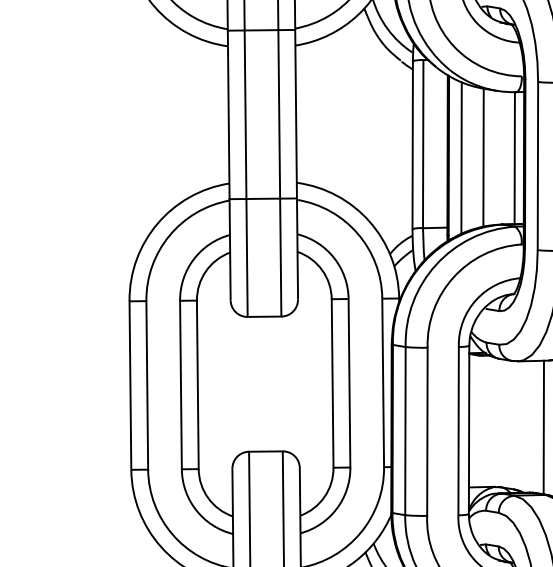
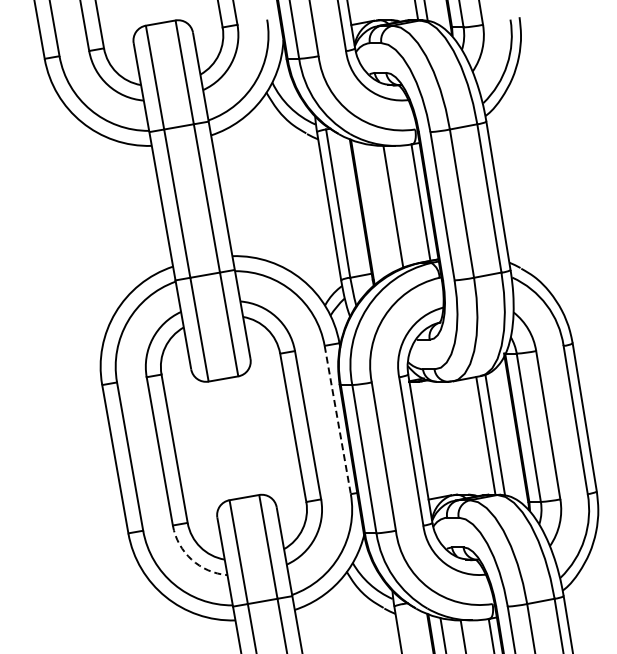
line: (460, 158) -> (373, 210), removed
line: (382, 383) -> (337, 420), solid -> dashed
arc: (196, 510) -> (191, 559), solid -> dashed

